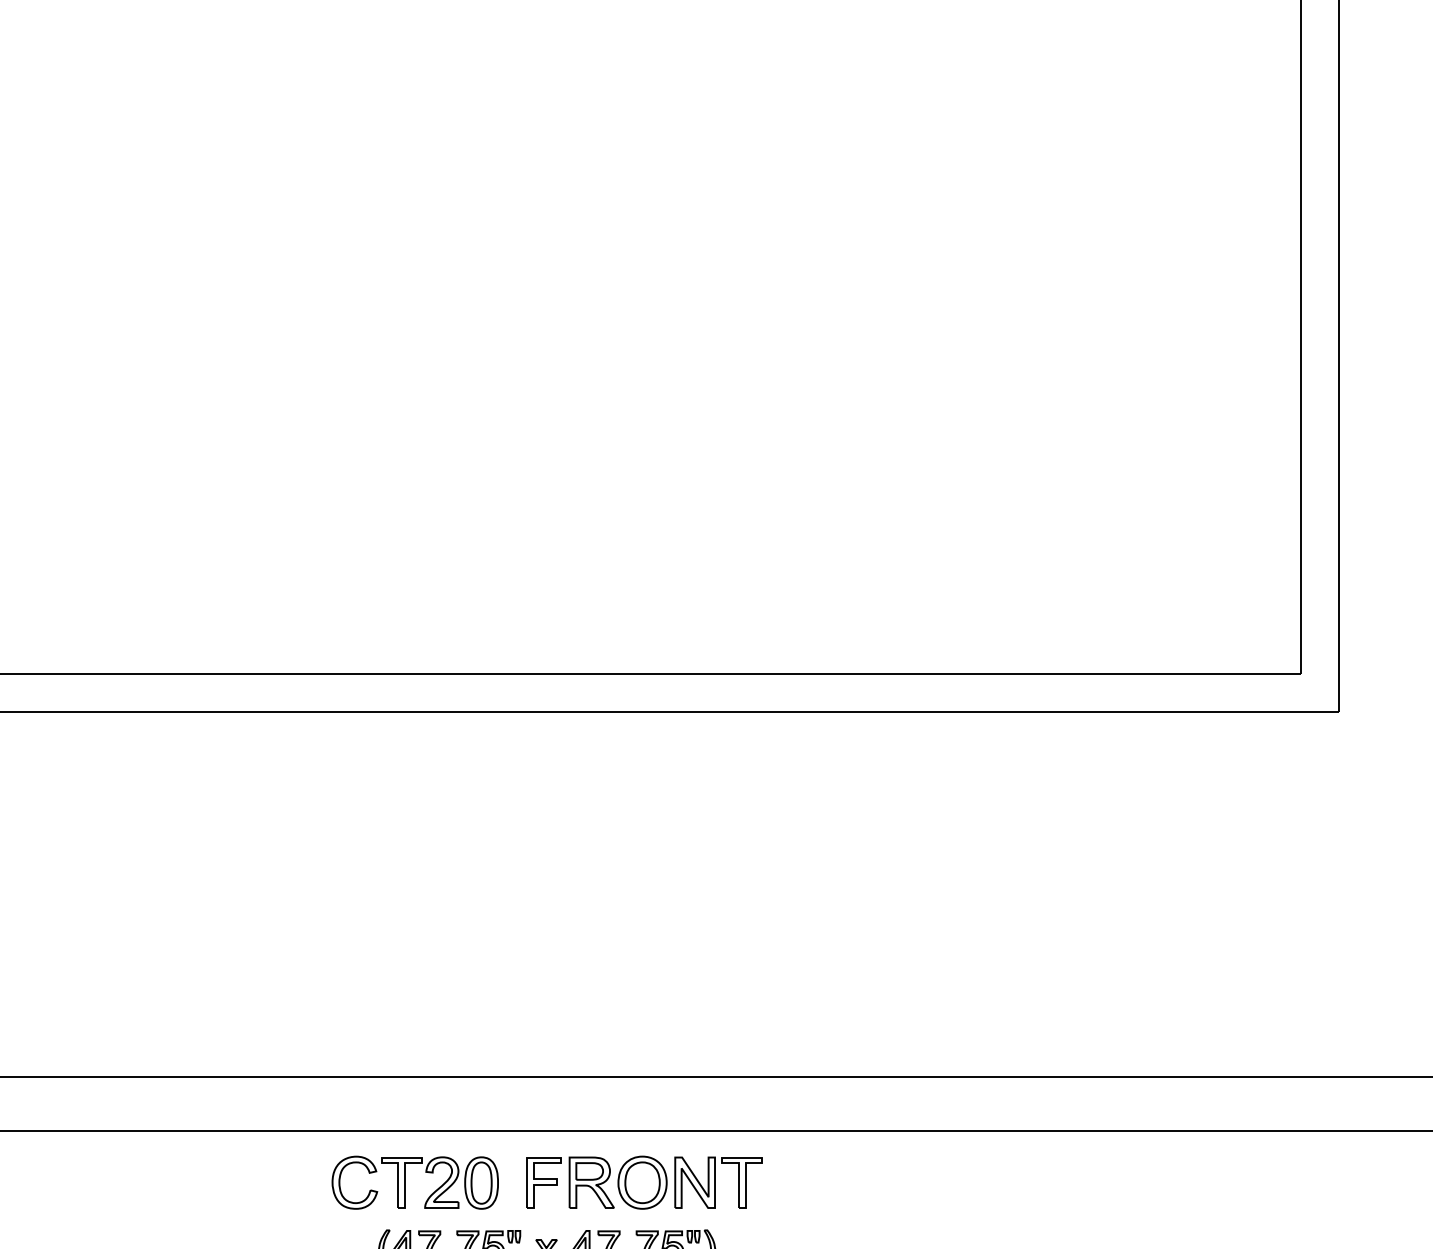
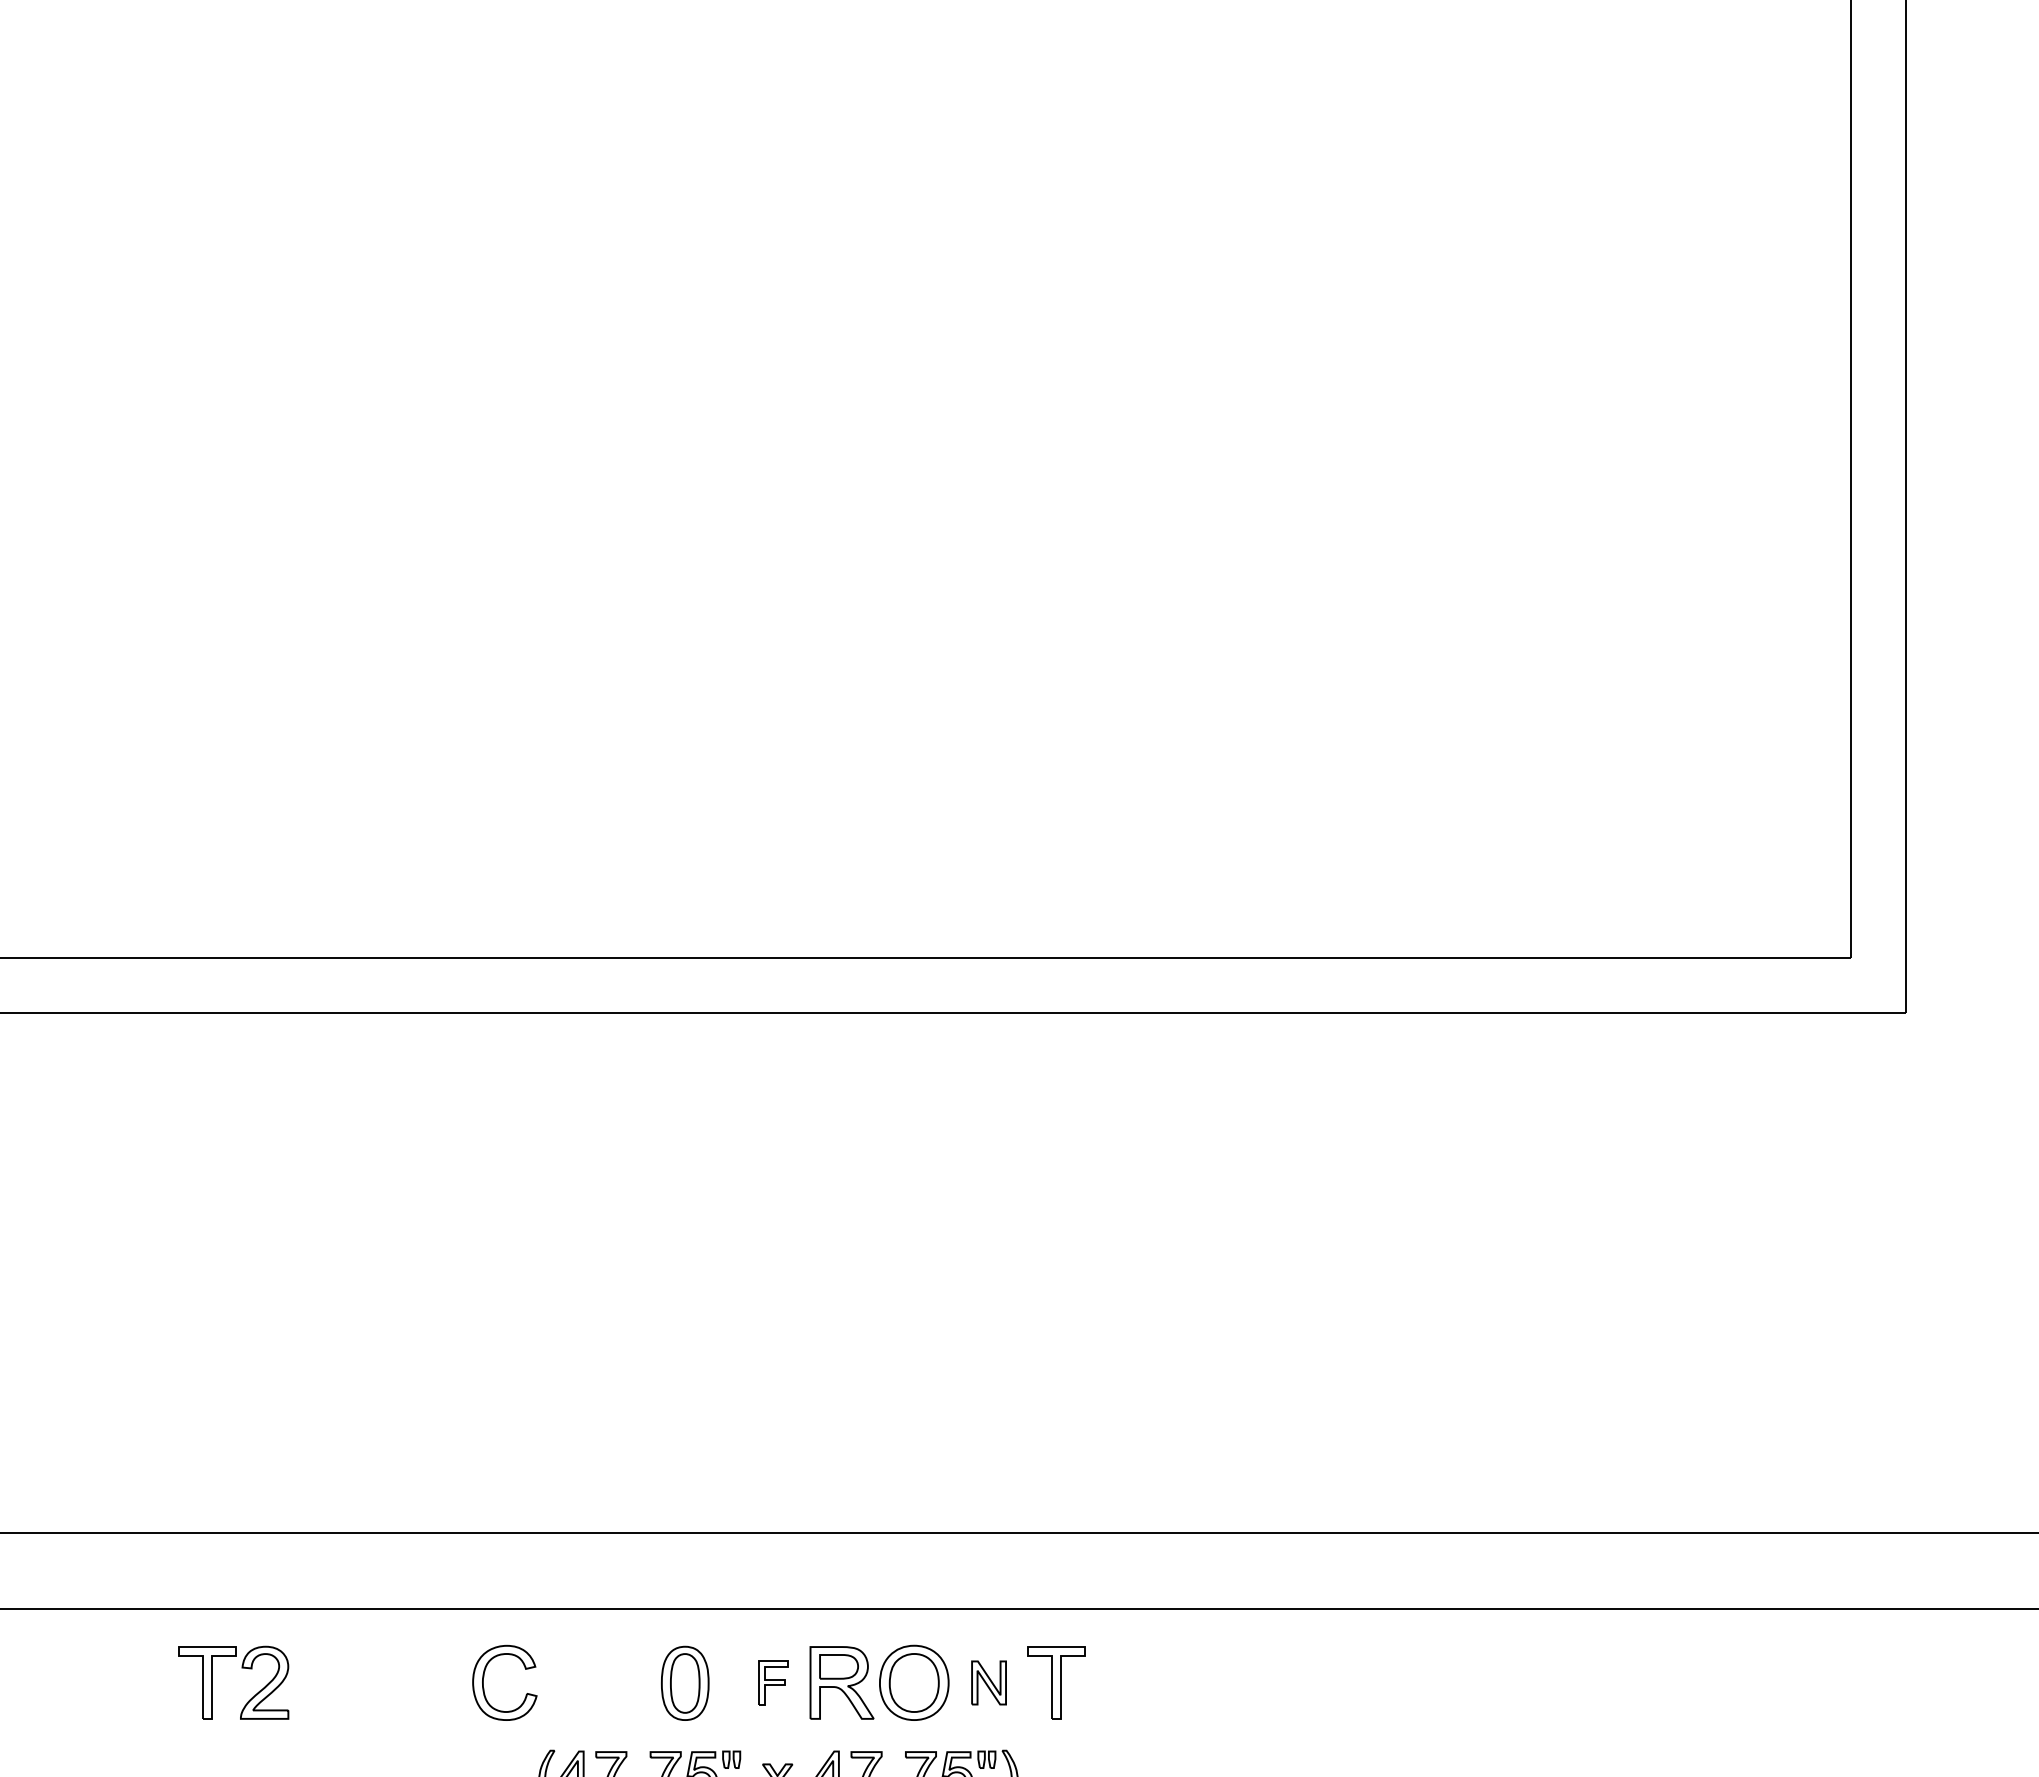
part: (425, 1172) -> (241, 1668), moved
part: (543, 1182) -> (773, 1682), size x0.6
part: (694, 1182) -> (988, 1682), size x0.6

